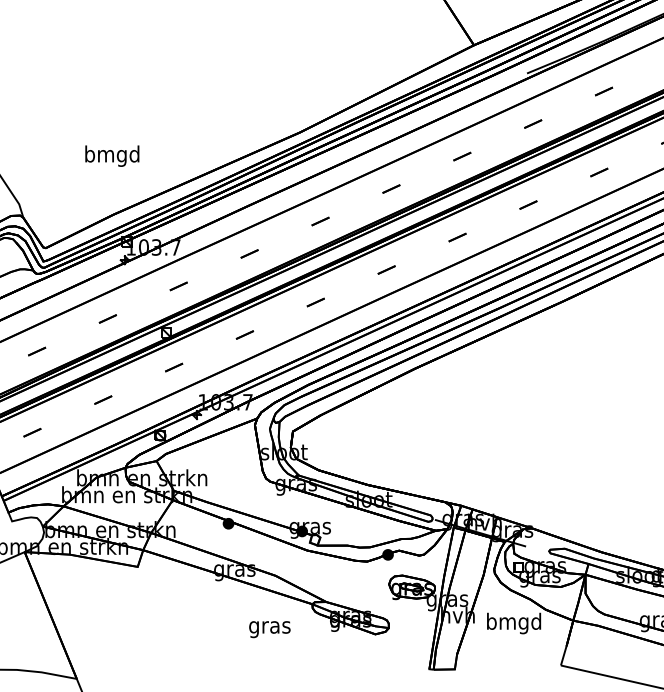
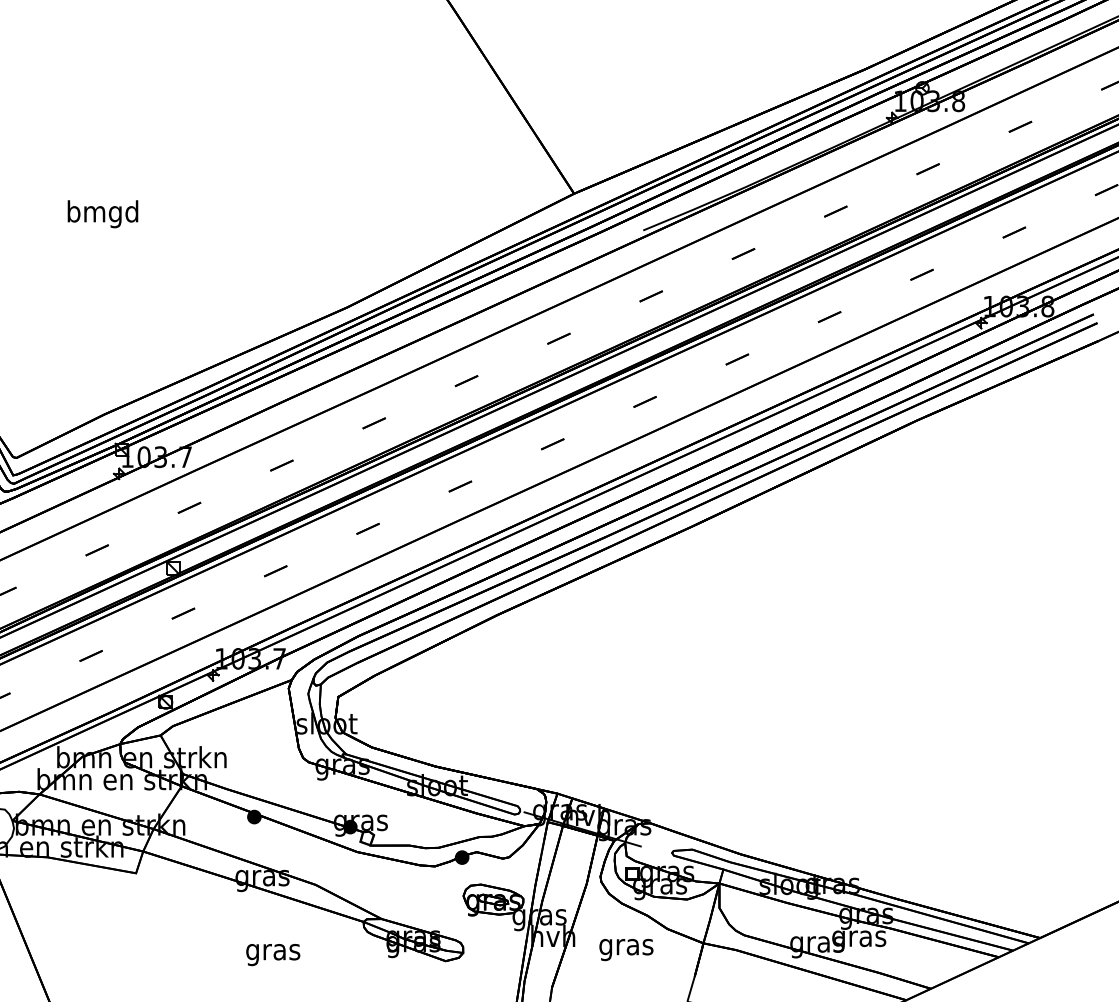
text: (111, 156) -> (102, 214), moved
text: (514, 623) -> (626, 947), bmgd -> gras
text: (270, 630) -> (273, 955), moved

